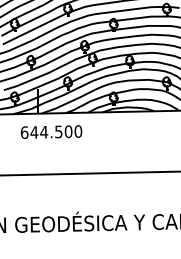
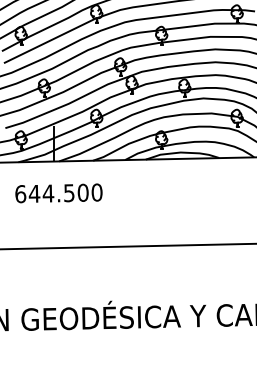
text: (51, 131) -> (58, 192), moved

